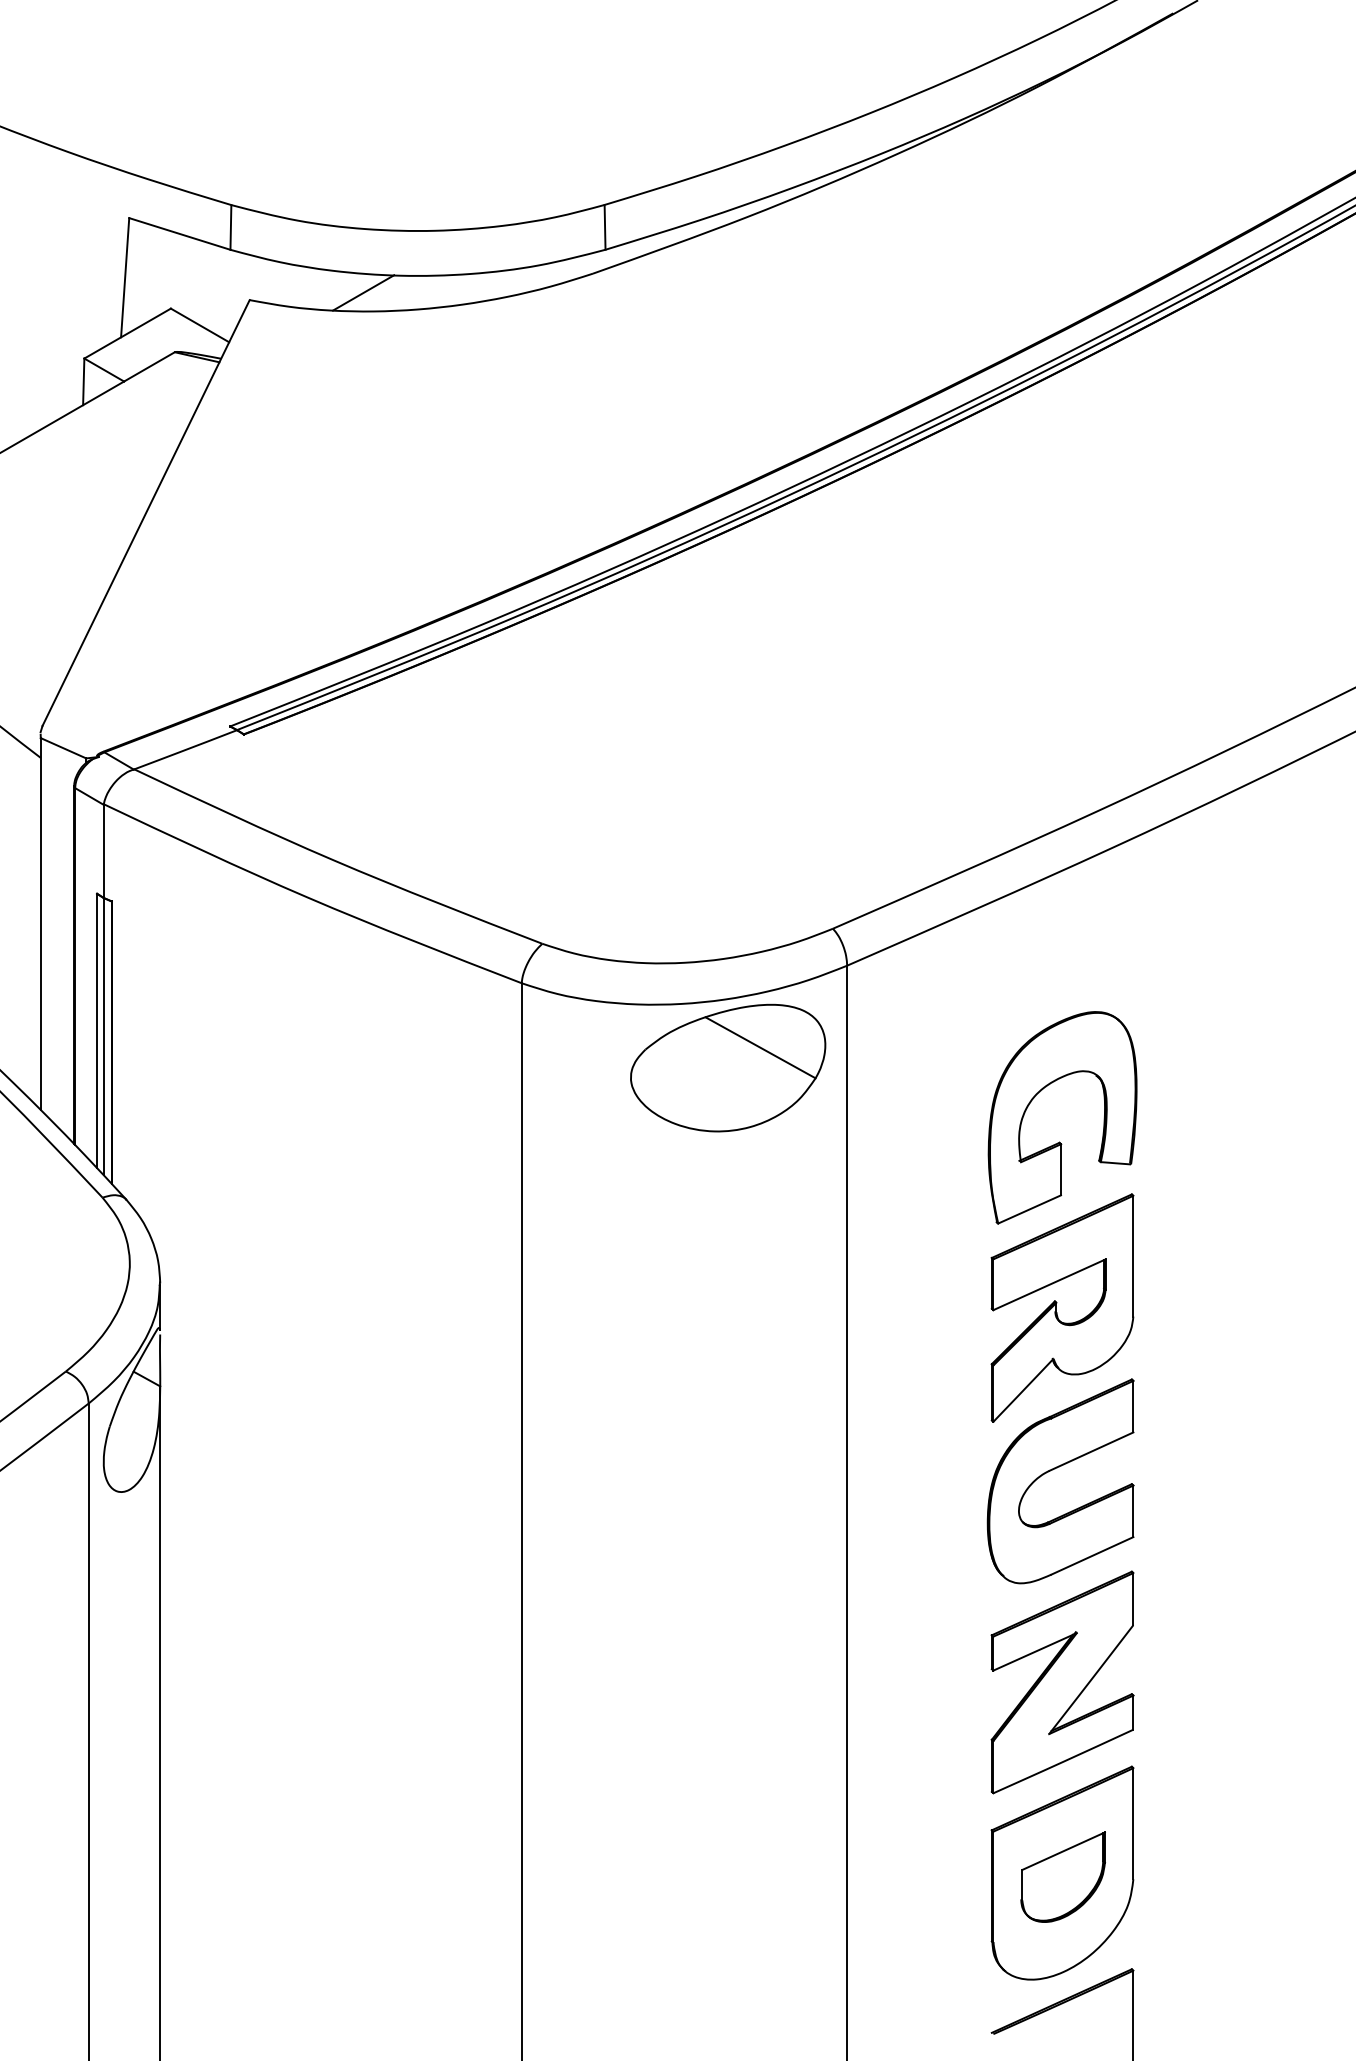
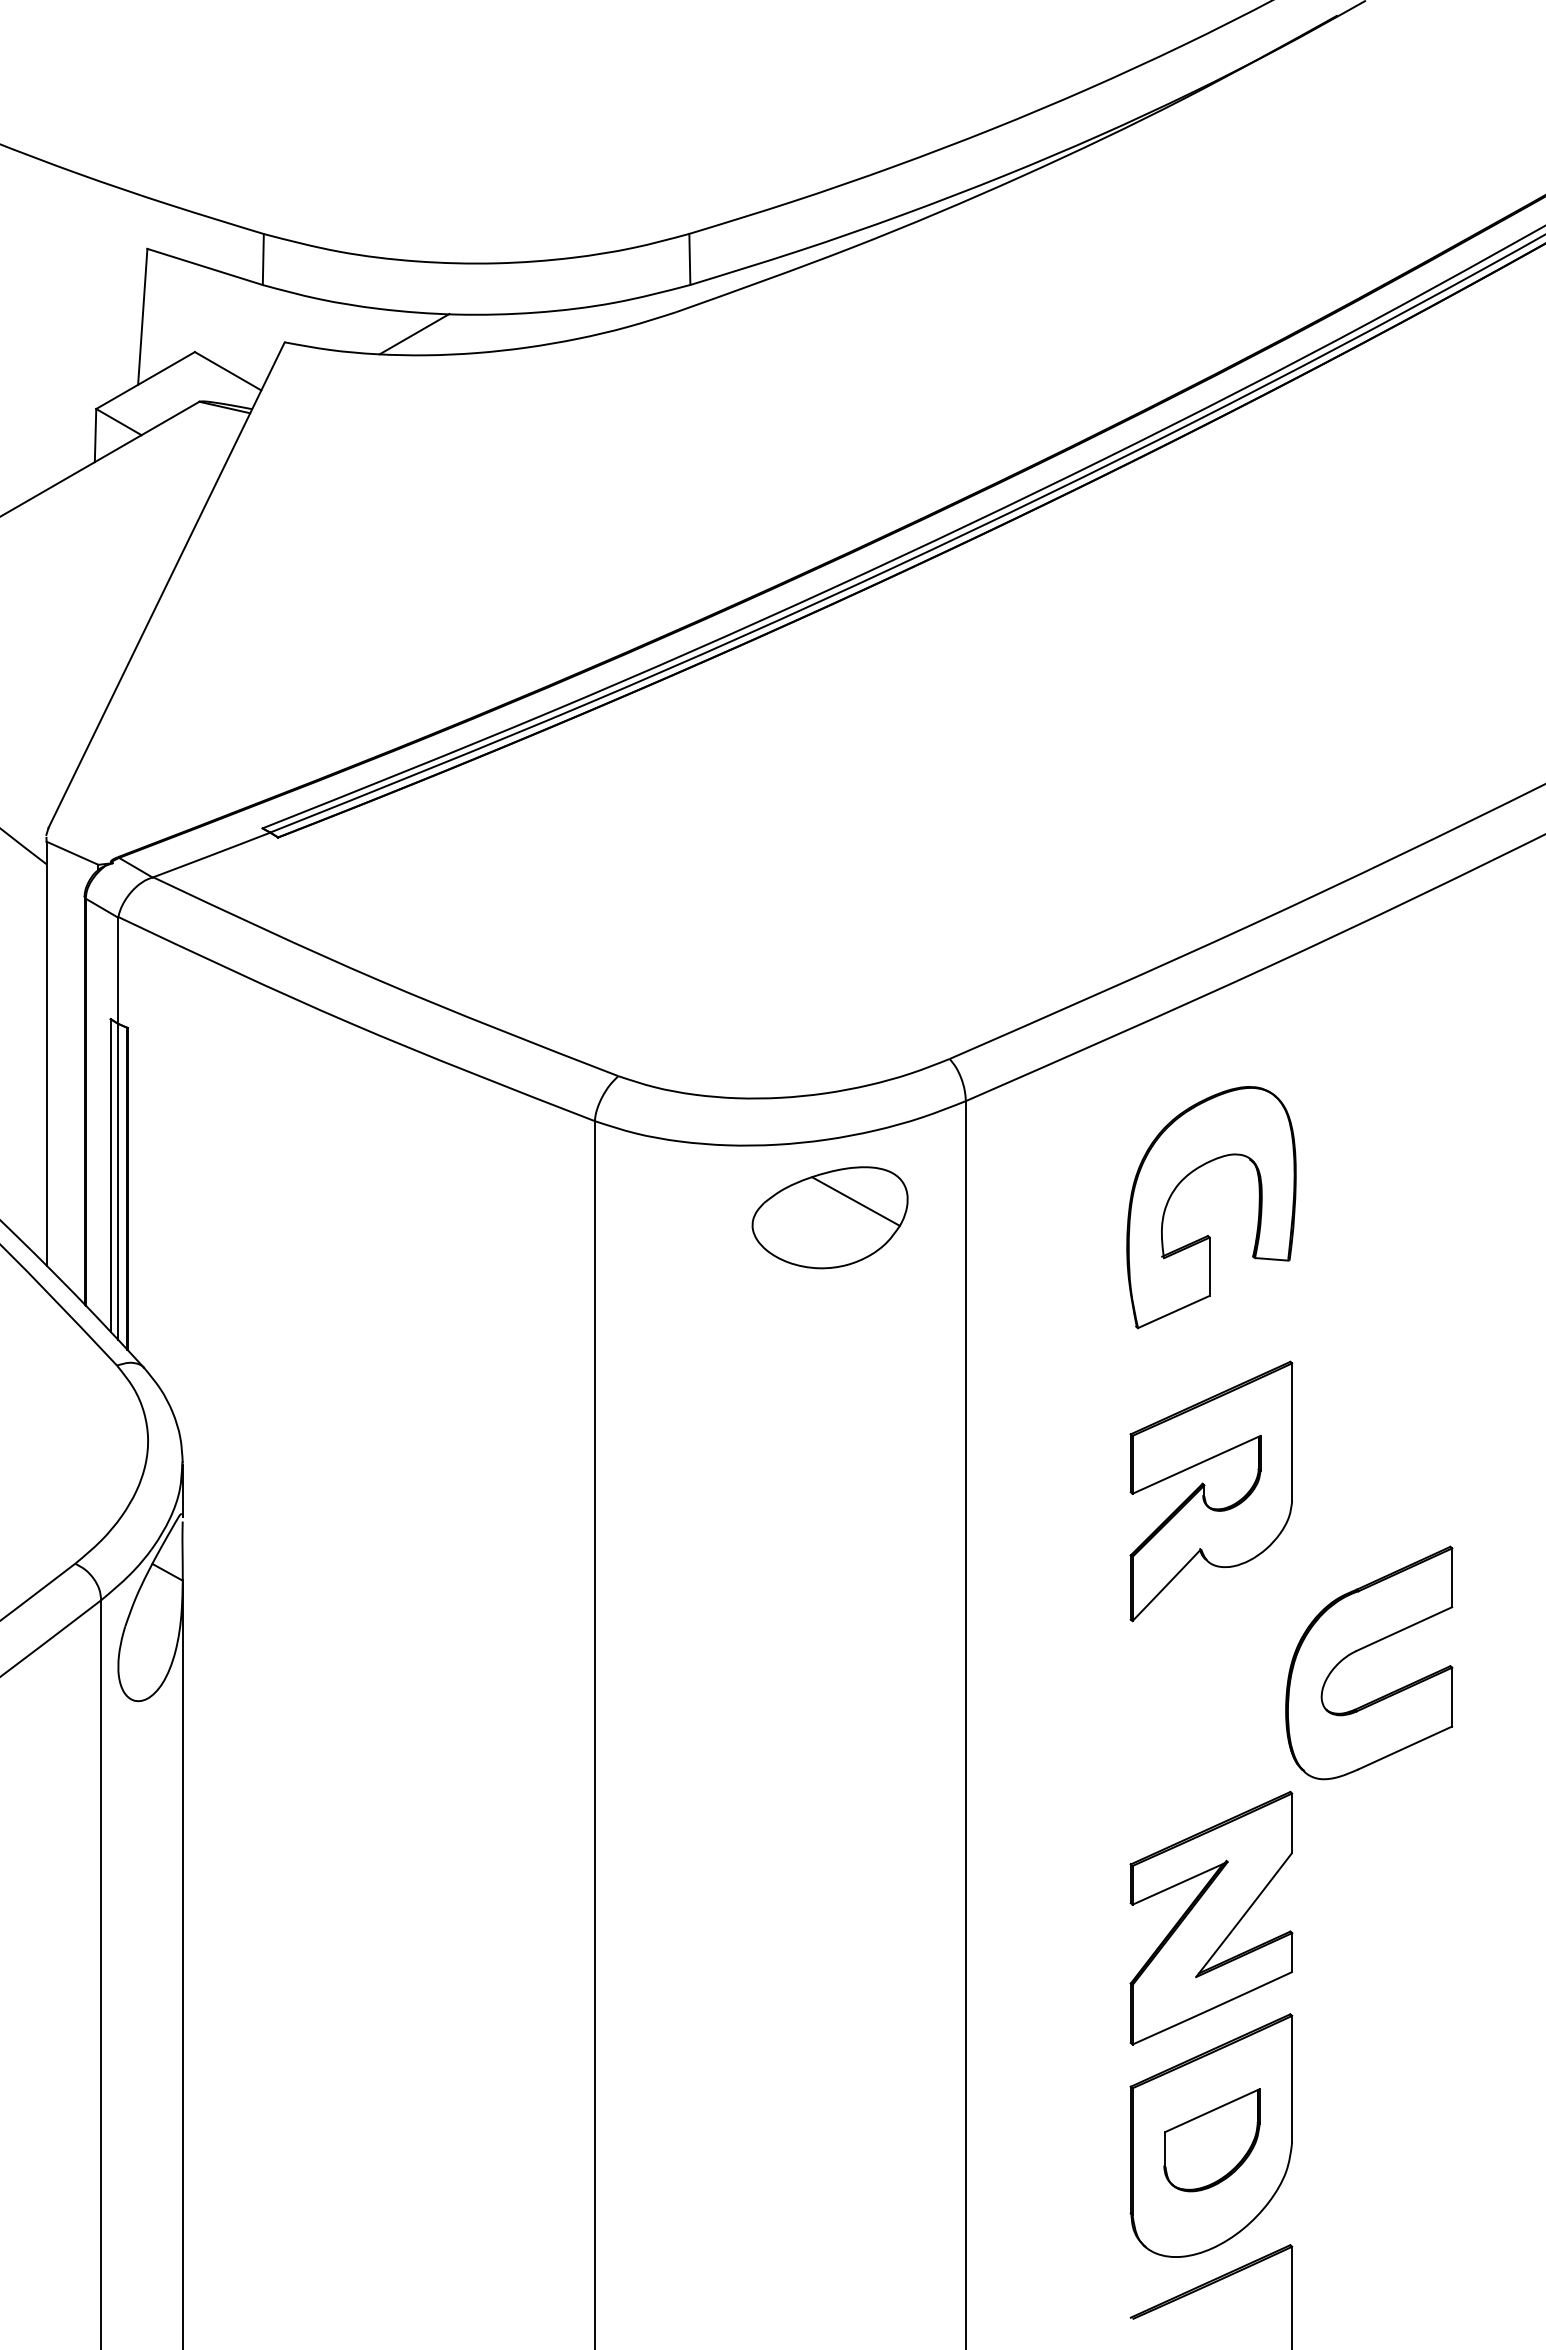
part: (727, 1067) -> (829, 1217), size x0.7
part: (1060, 1142) -> (1208, 1235), moved
part: (1054, 1469) -> (1362, 1649), moved

